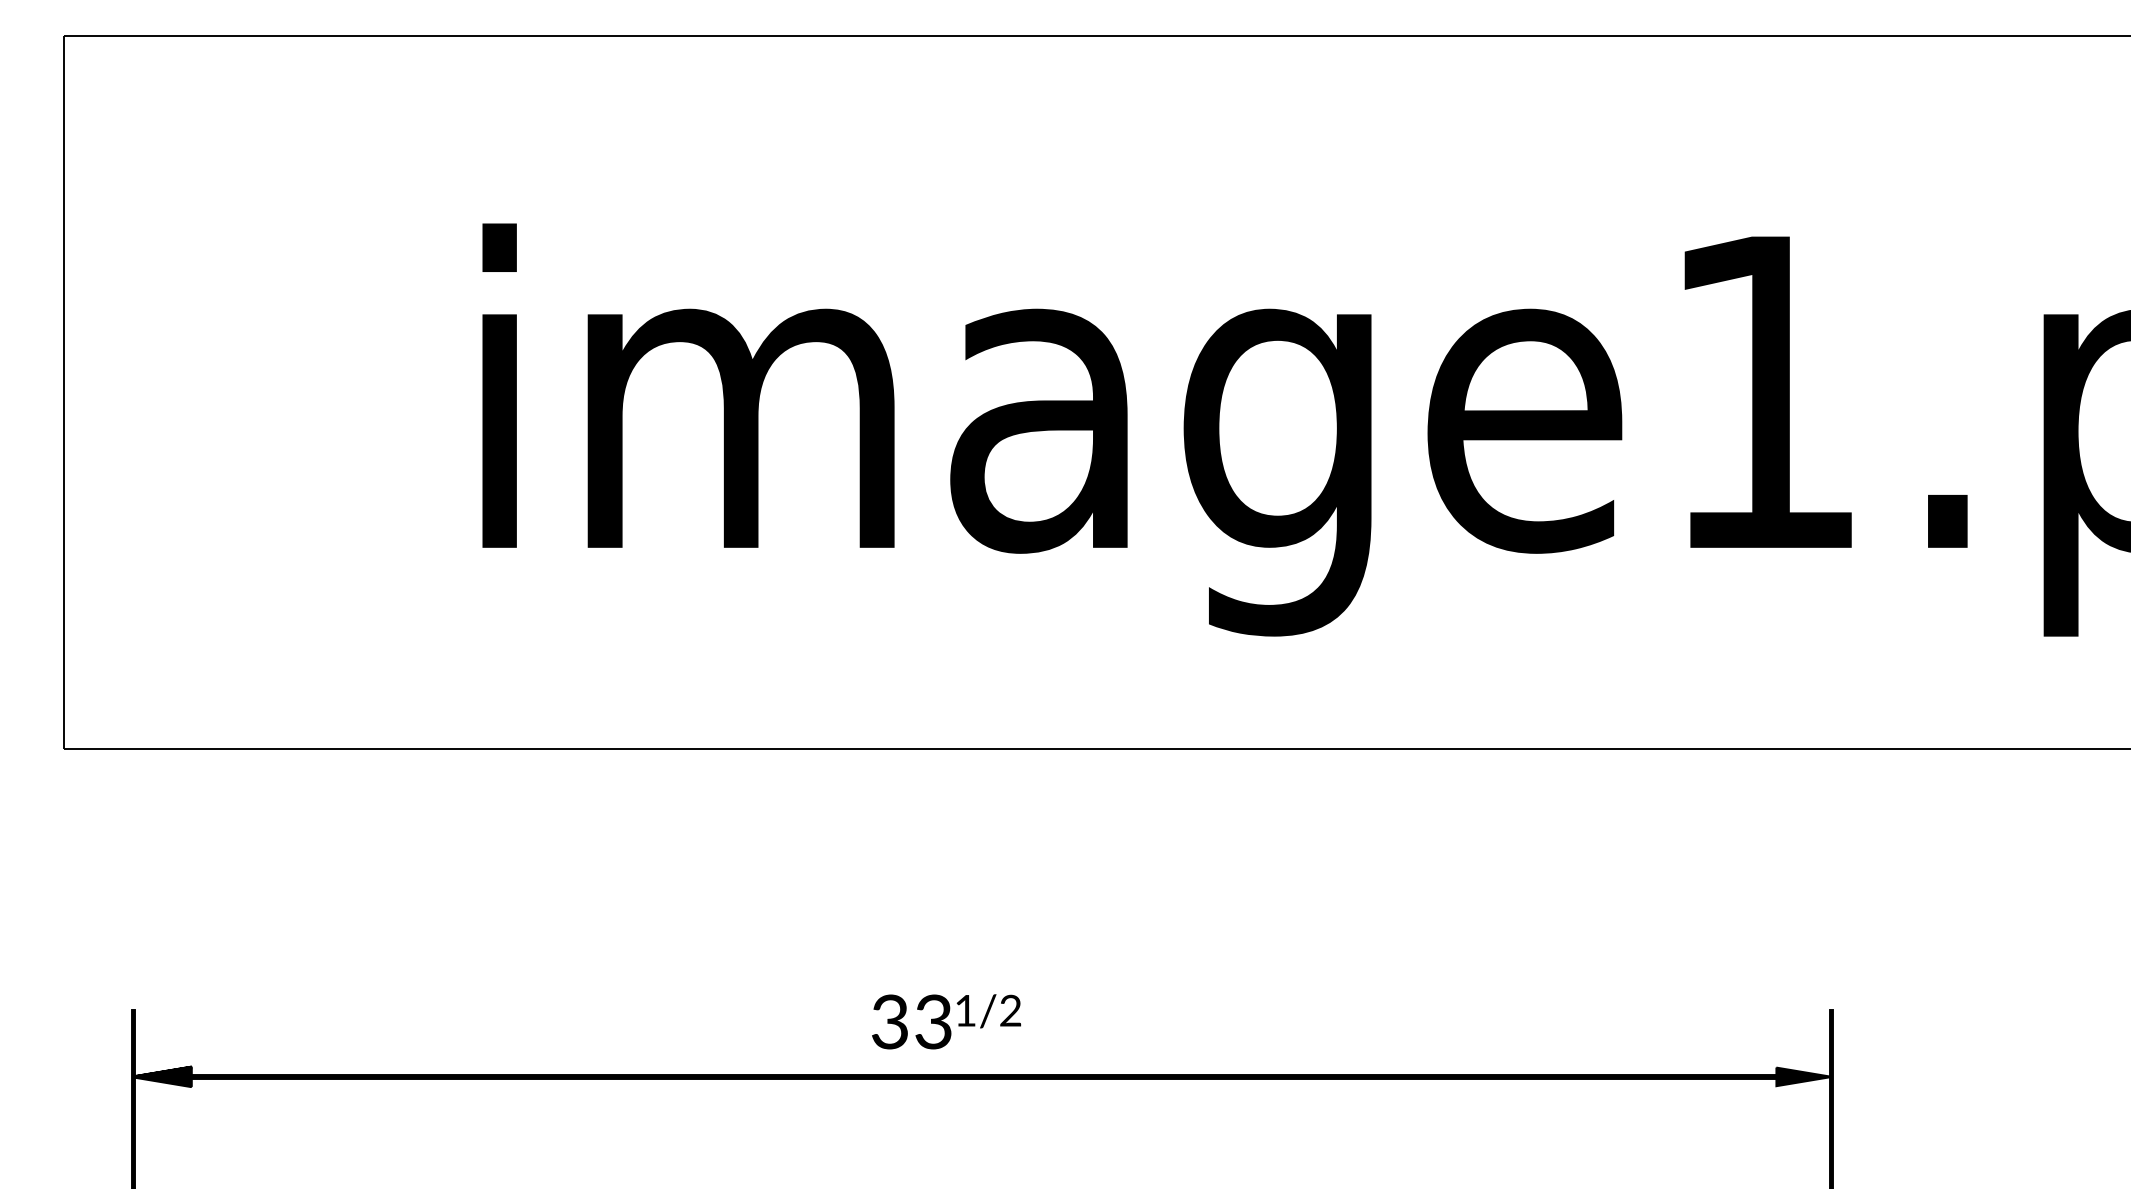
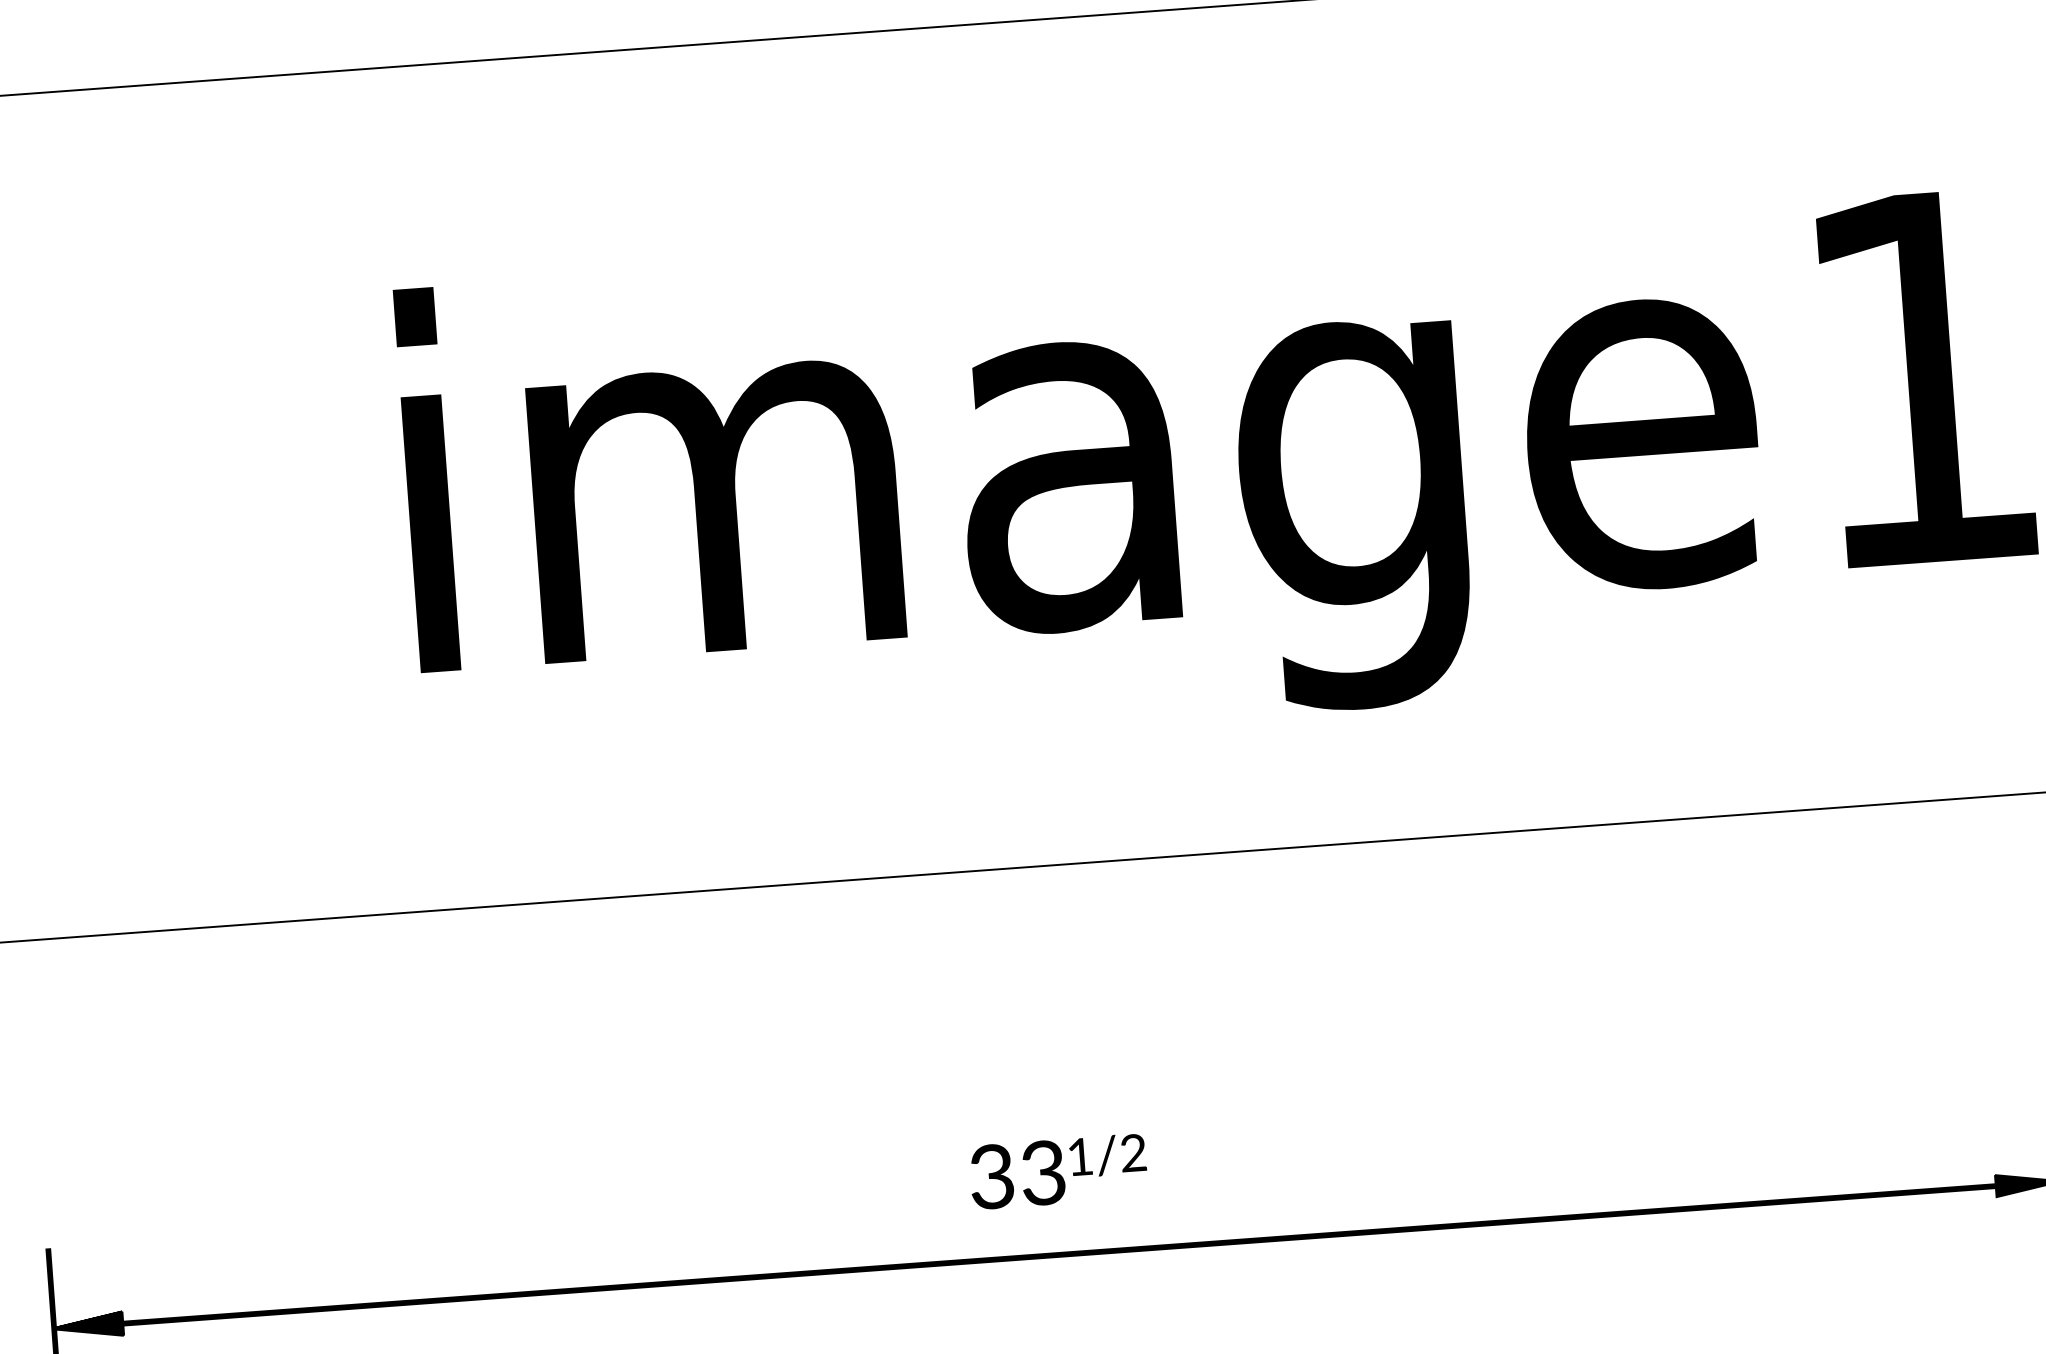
text: (946, 1021) -> (1058, 1171), moved

